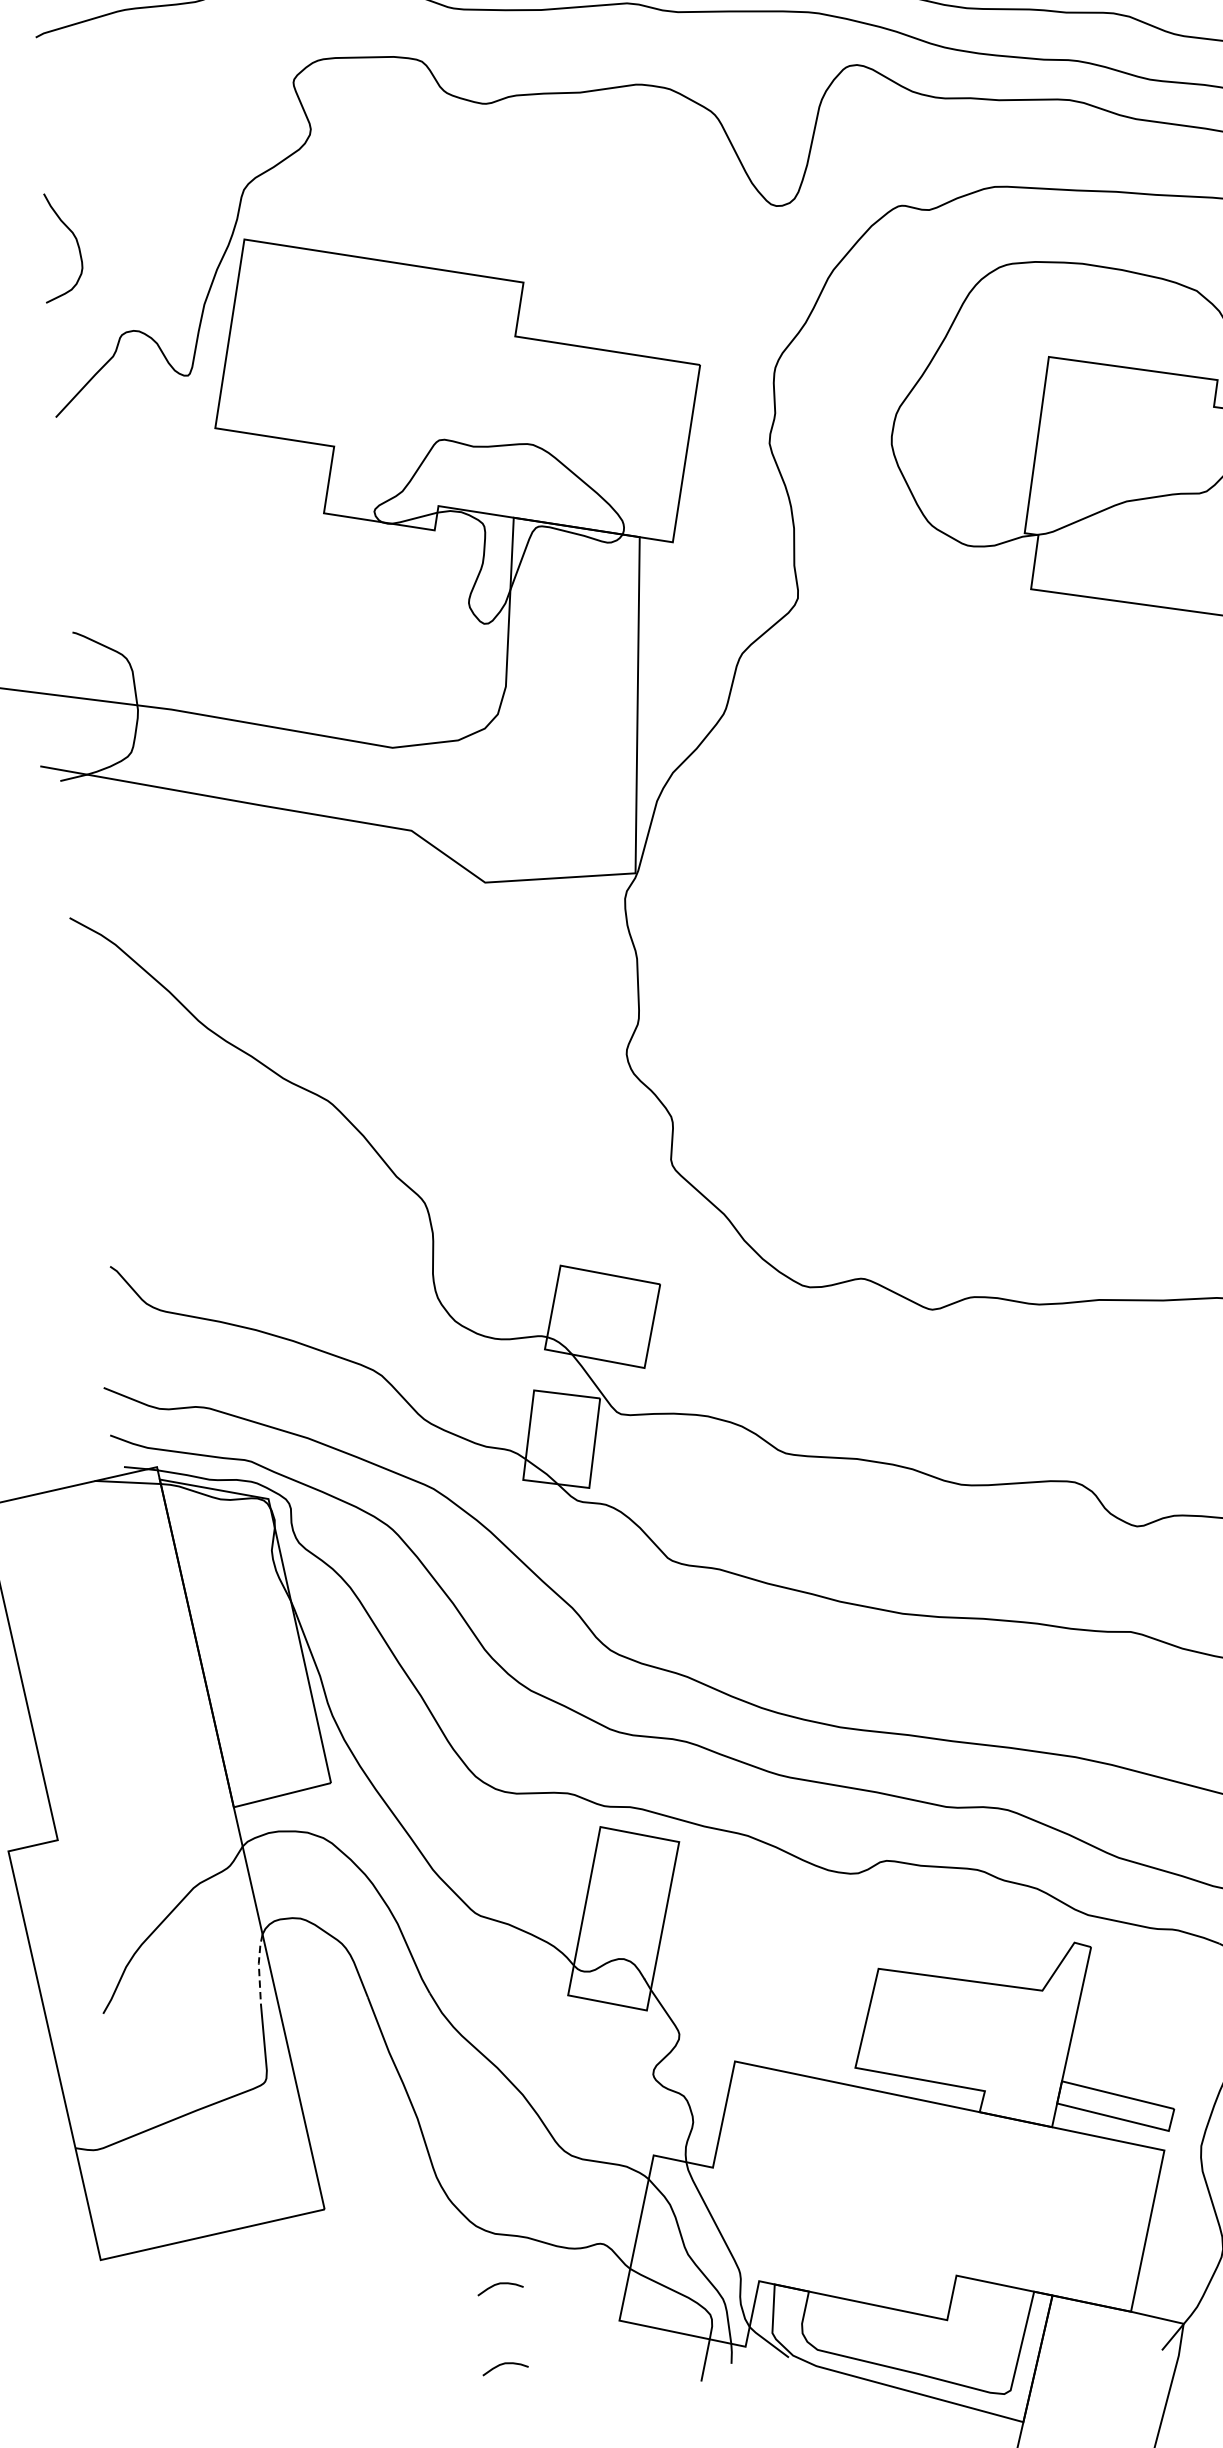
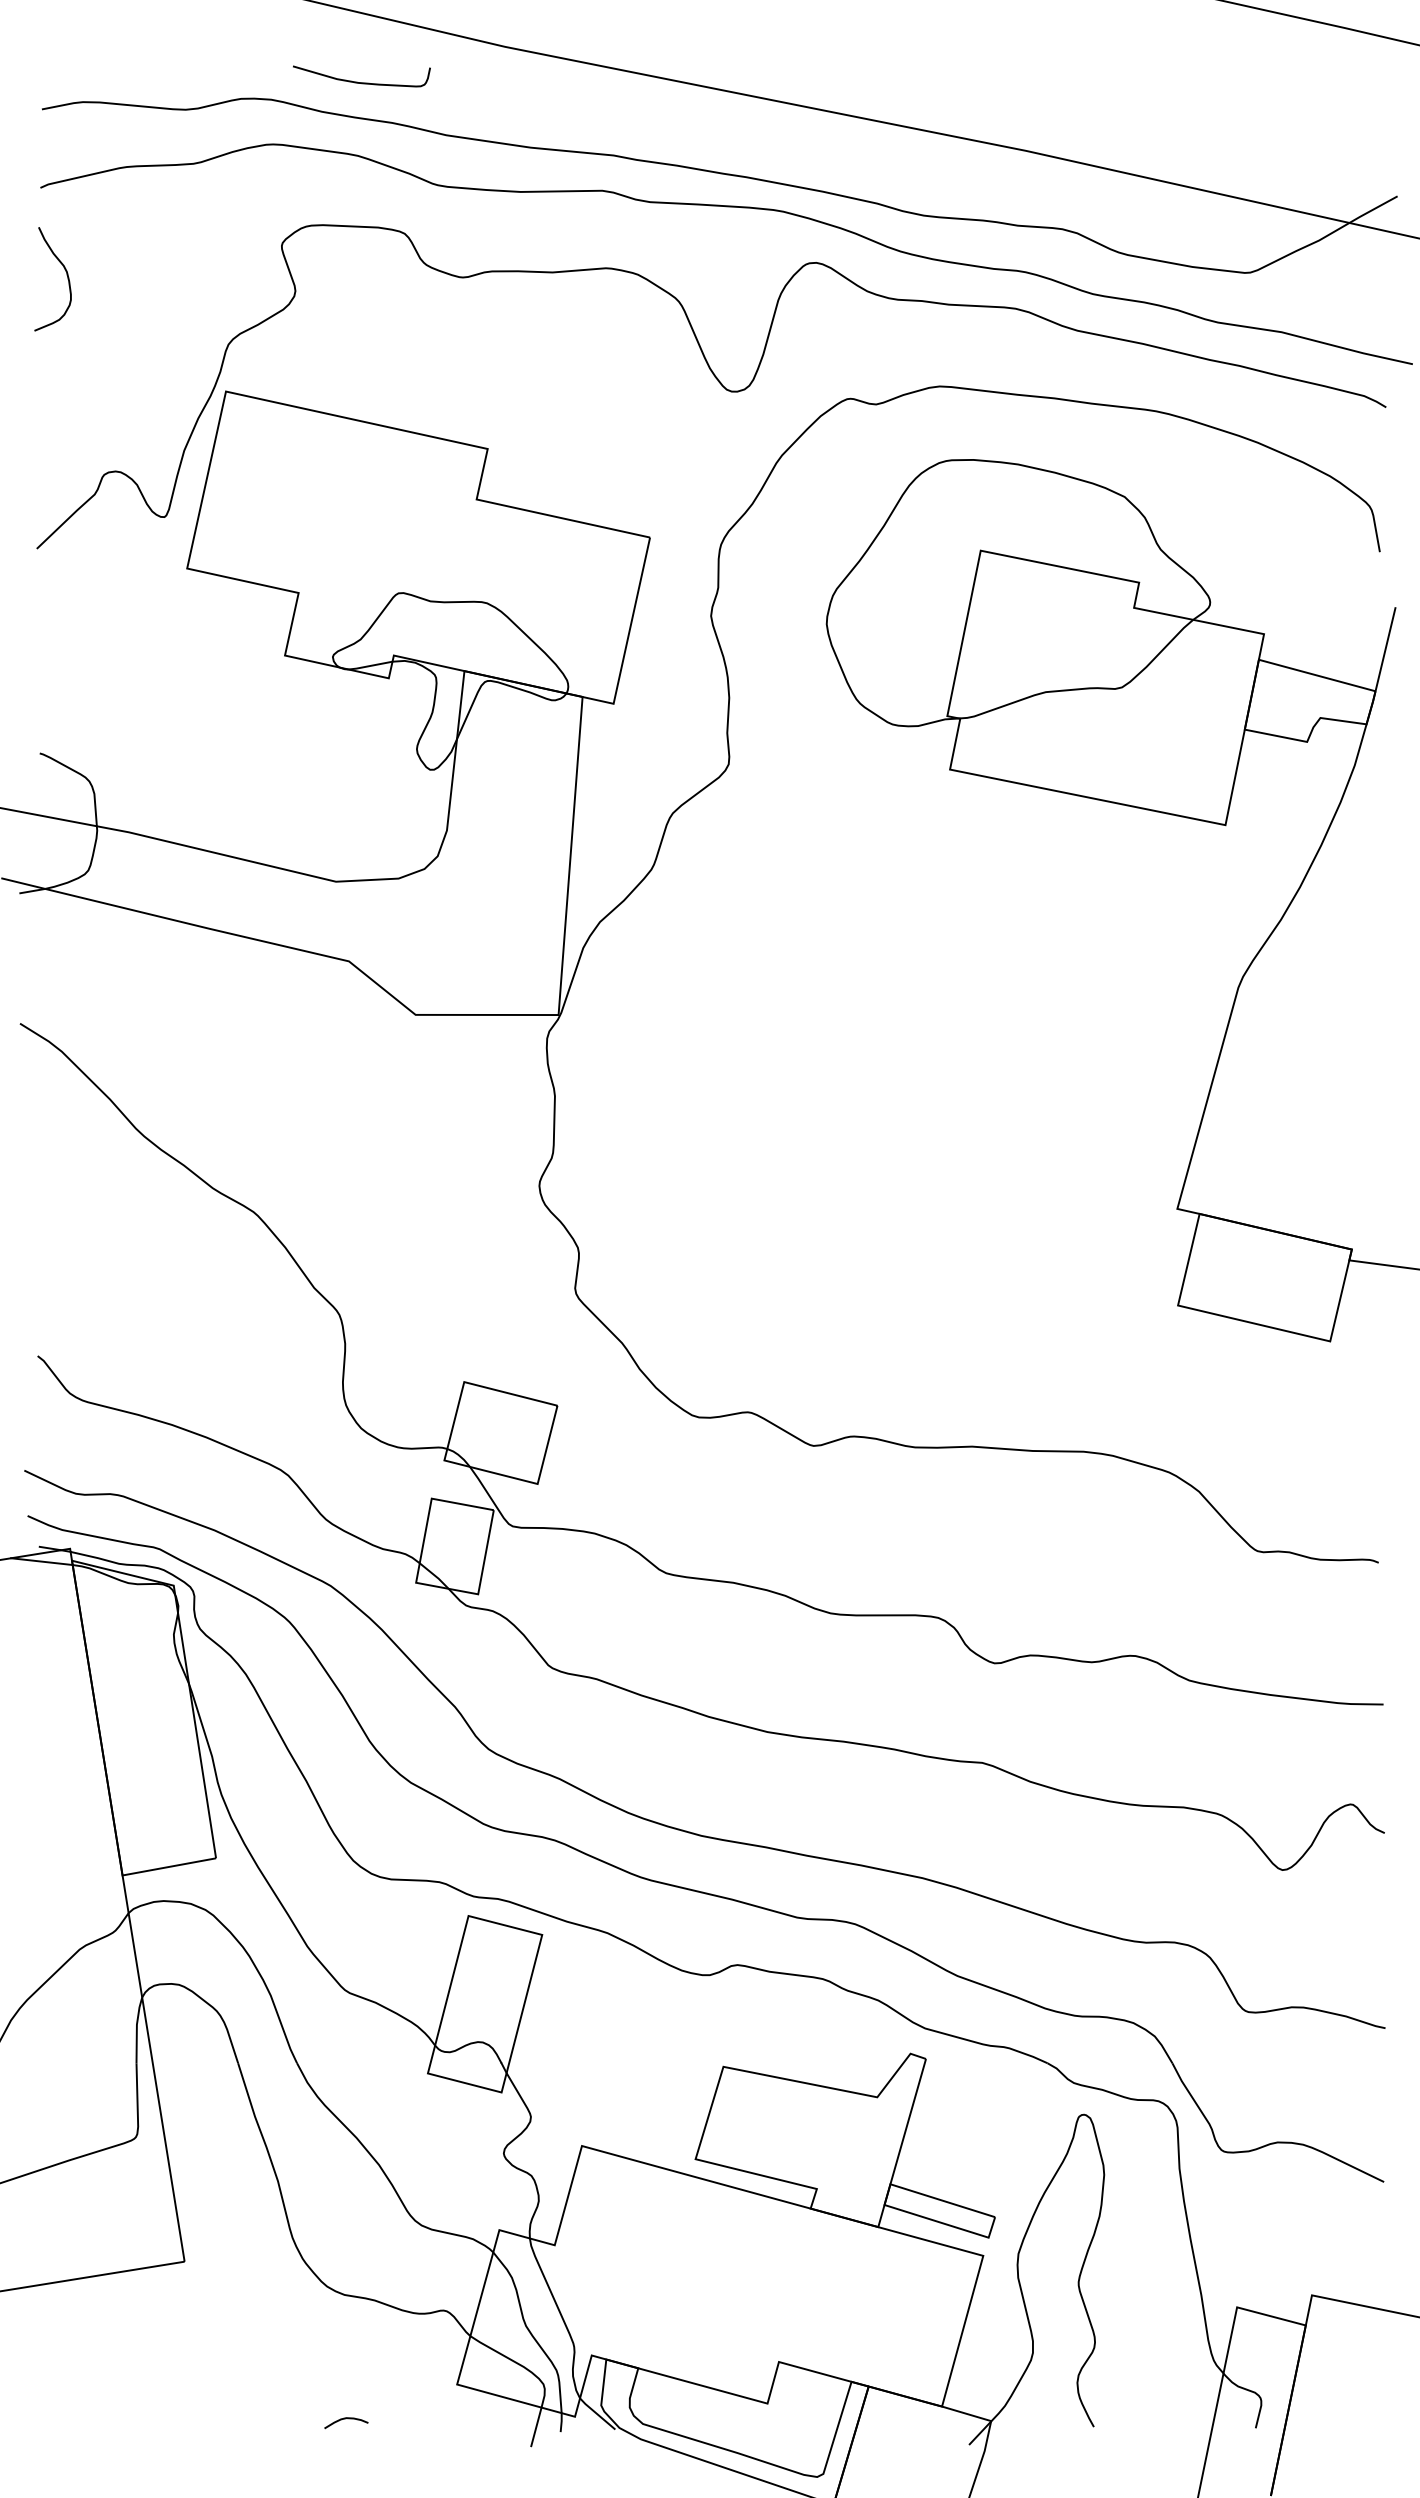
curve: (76, 242) -> (66, 275), moved
line: (258, 1967) -> (136, 2028), dashed -> solid
curve: (499, 2284) -> (345, 2343), removed

